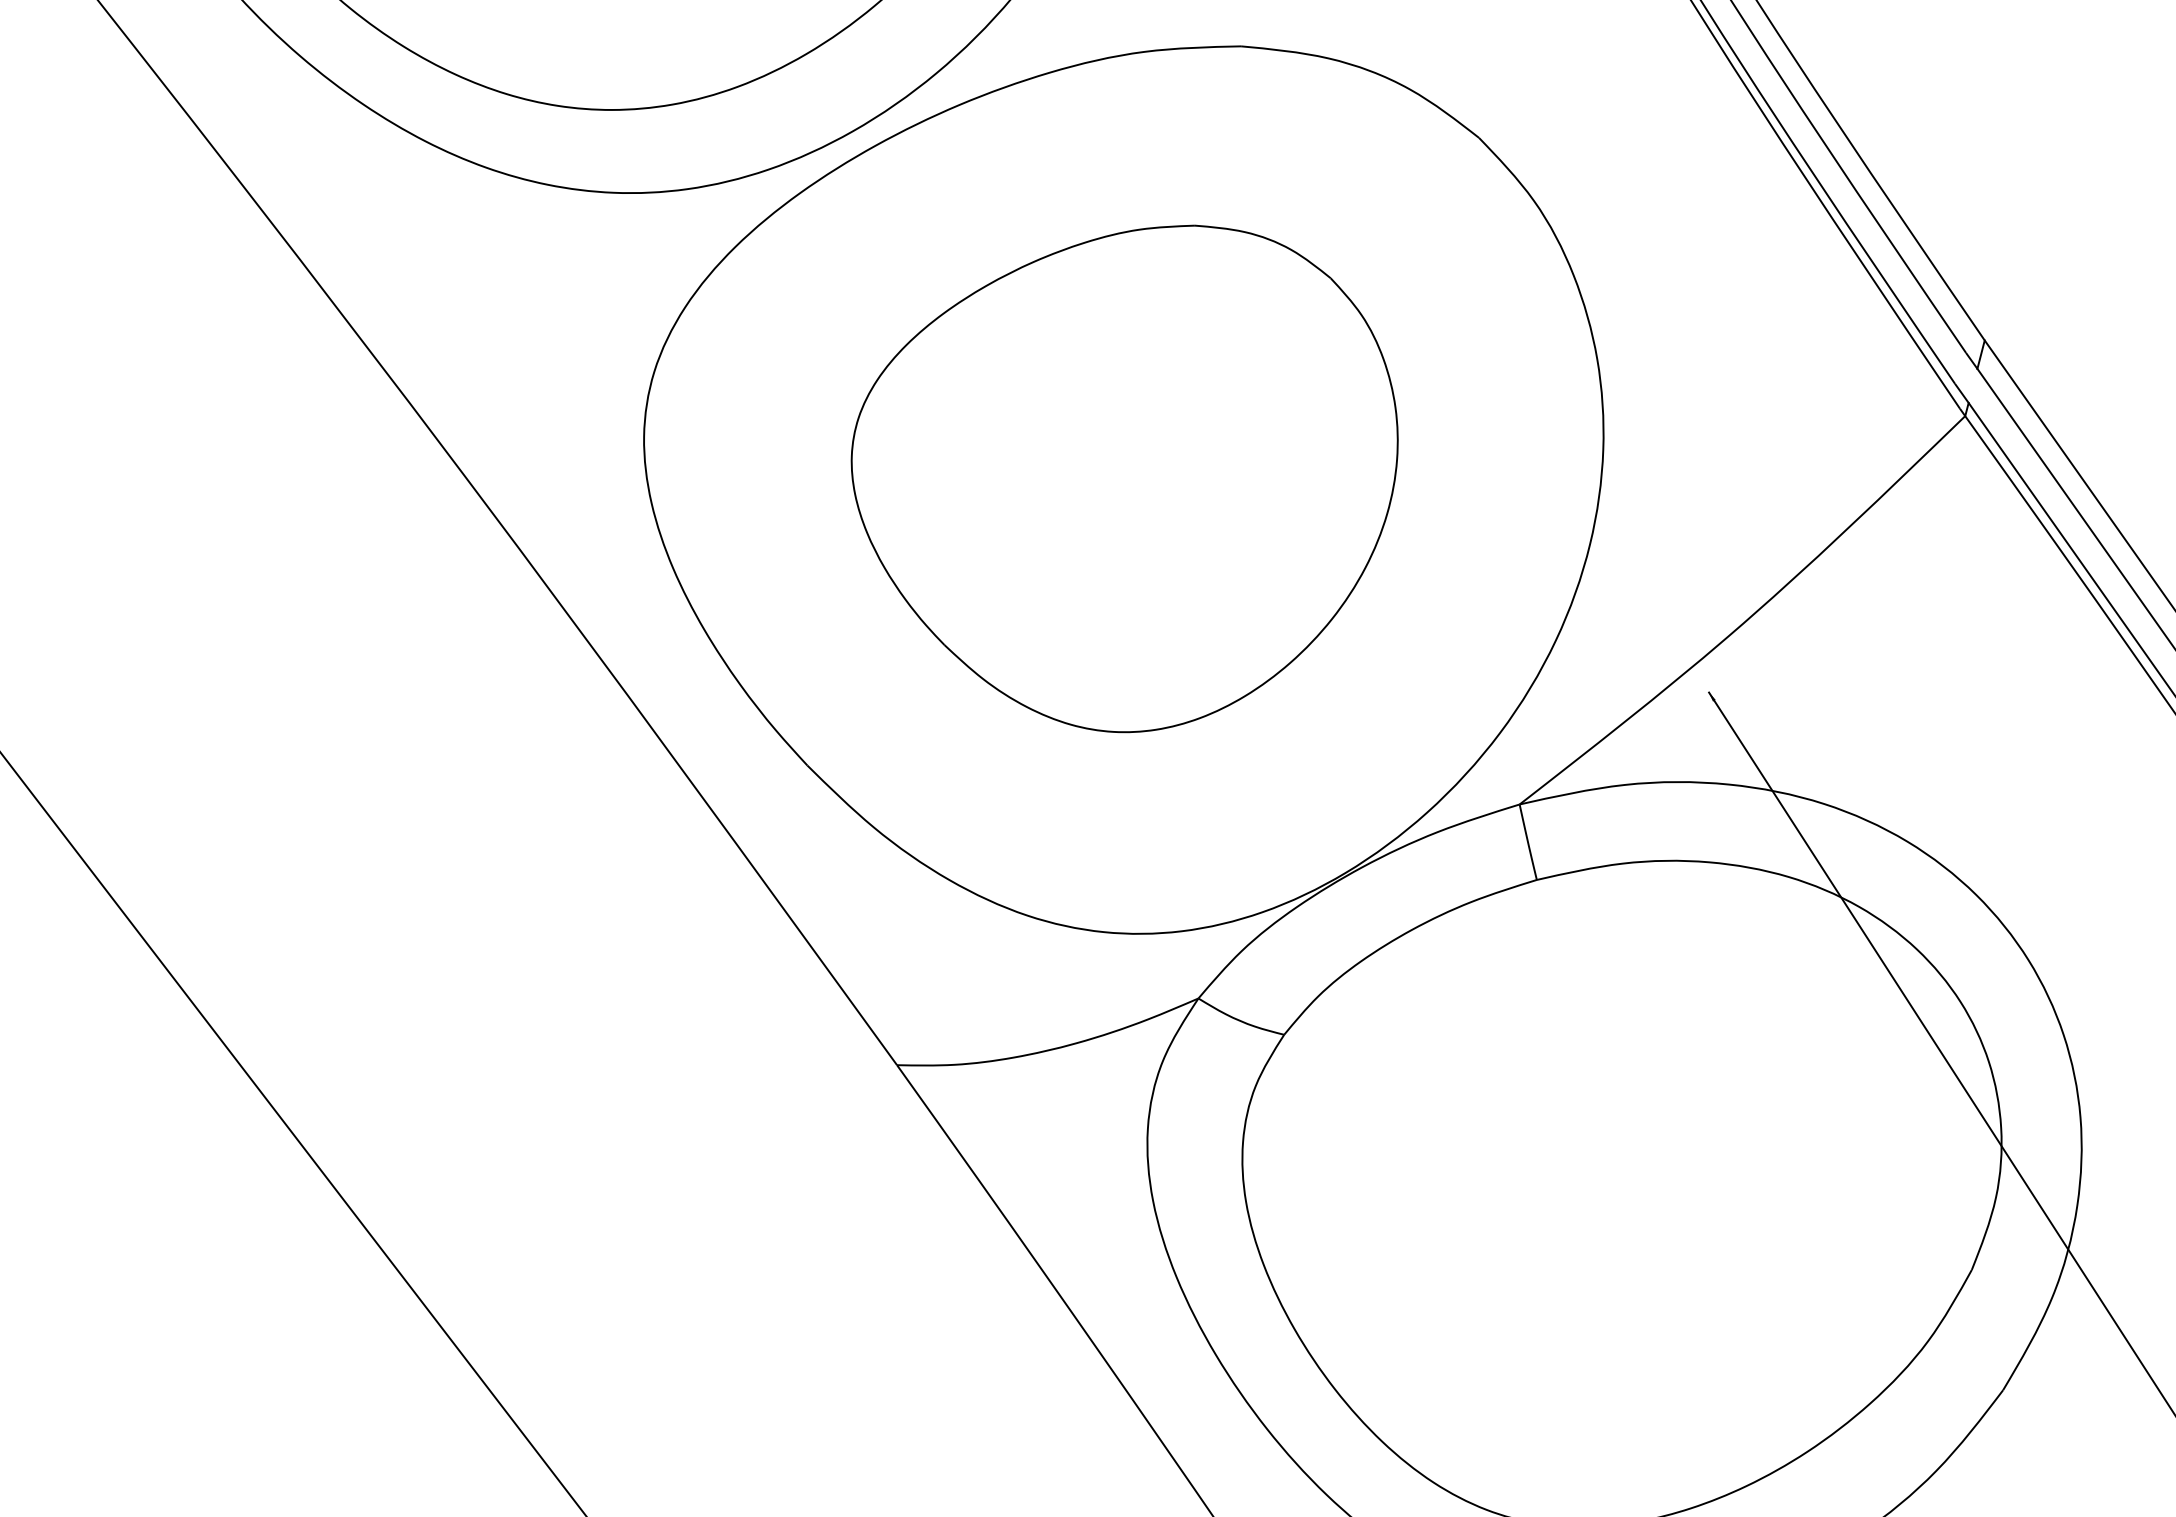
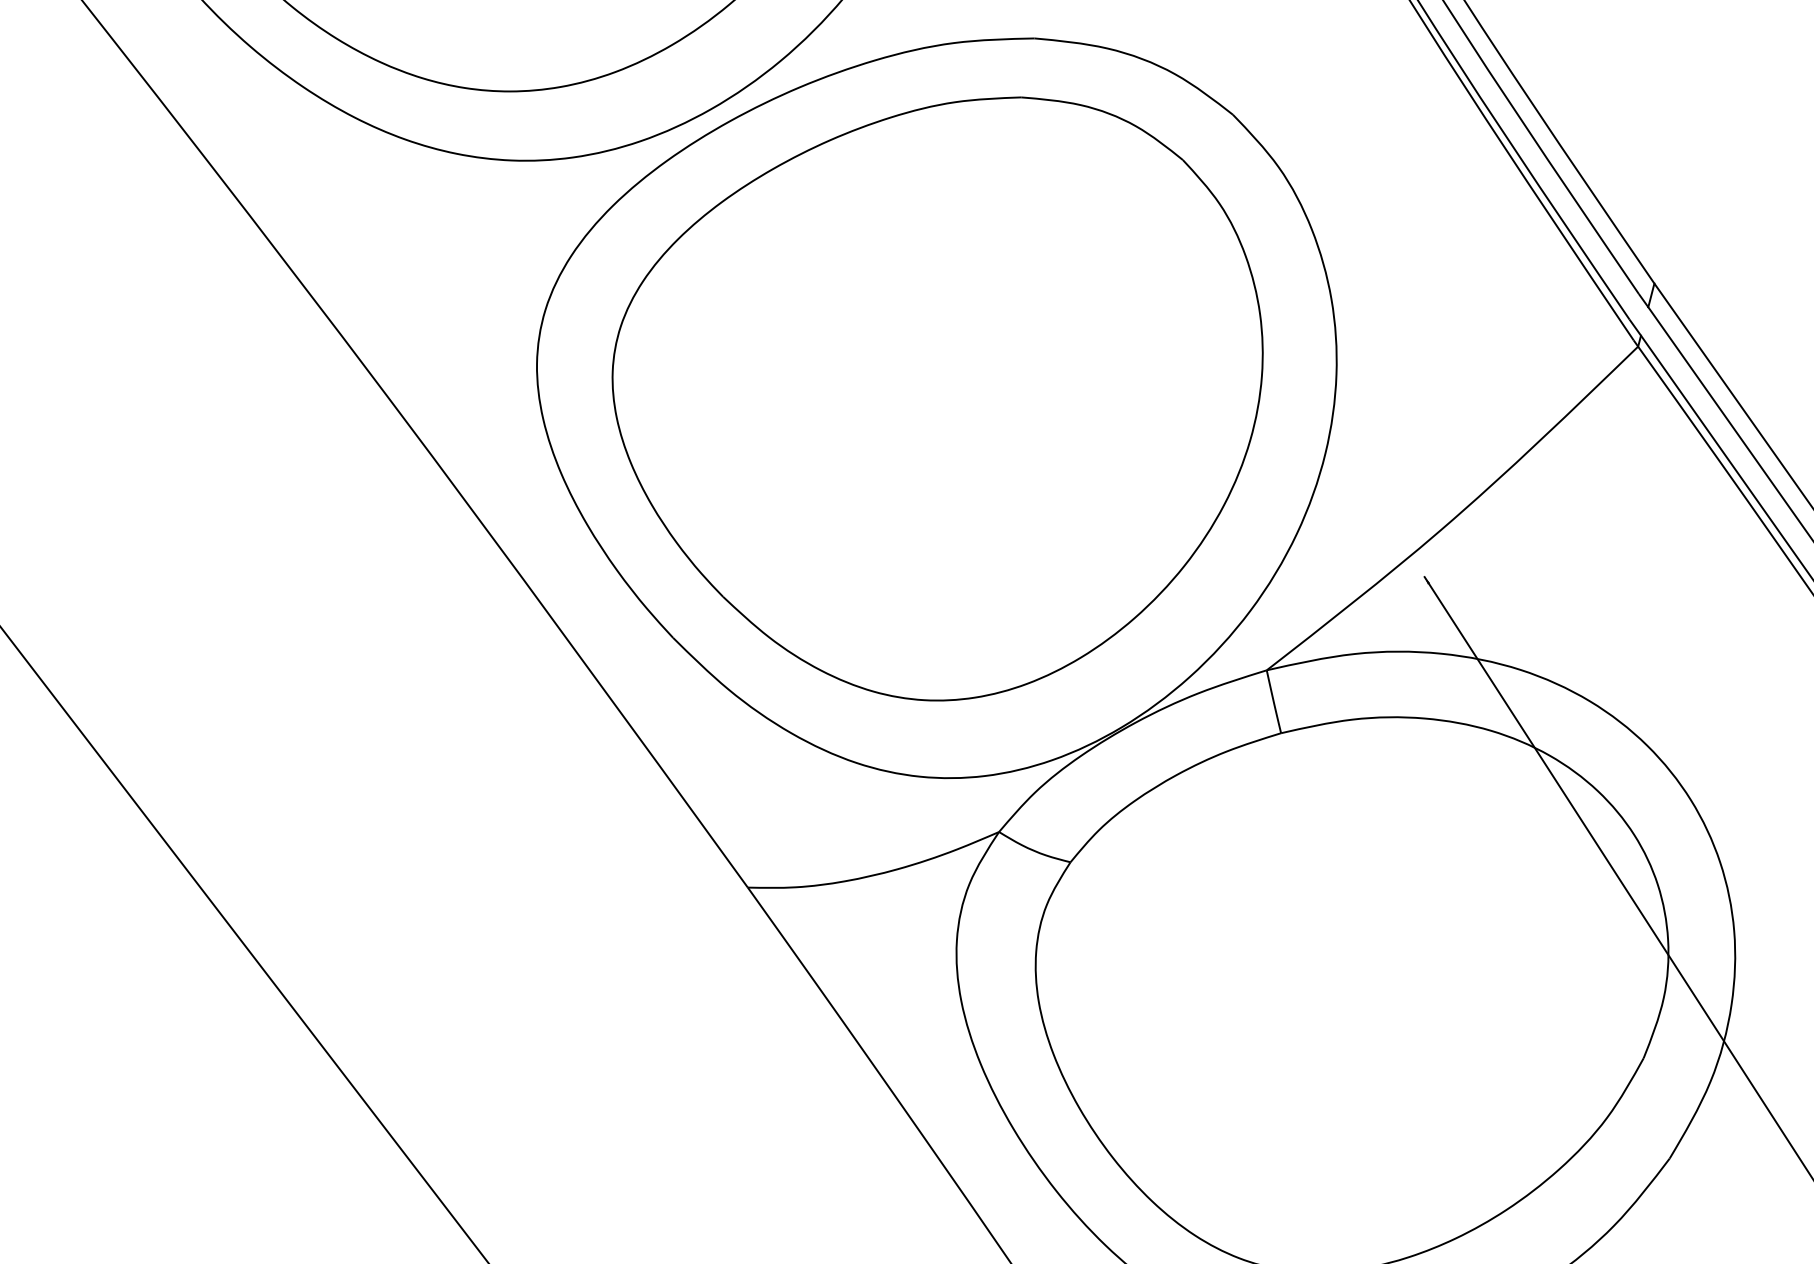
part: (1124, 478) -> (937, 398), size x1.43

